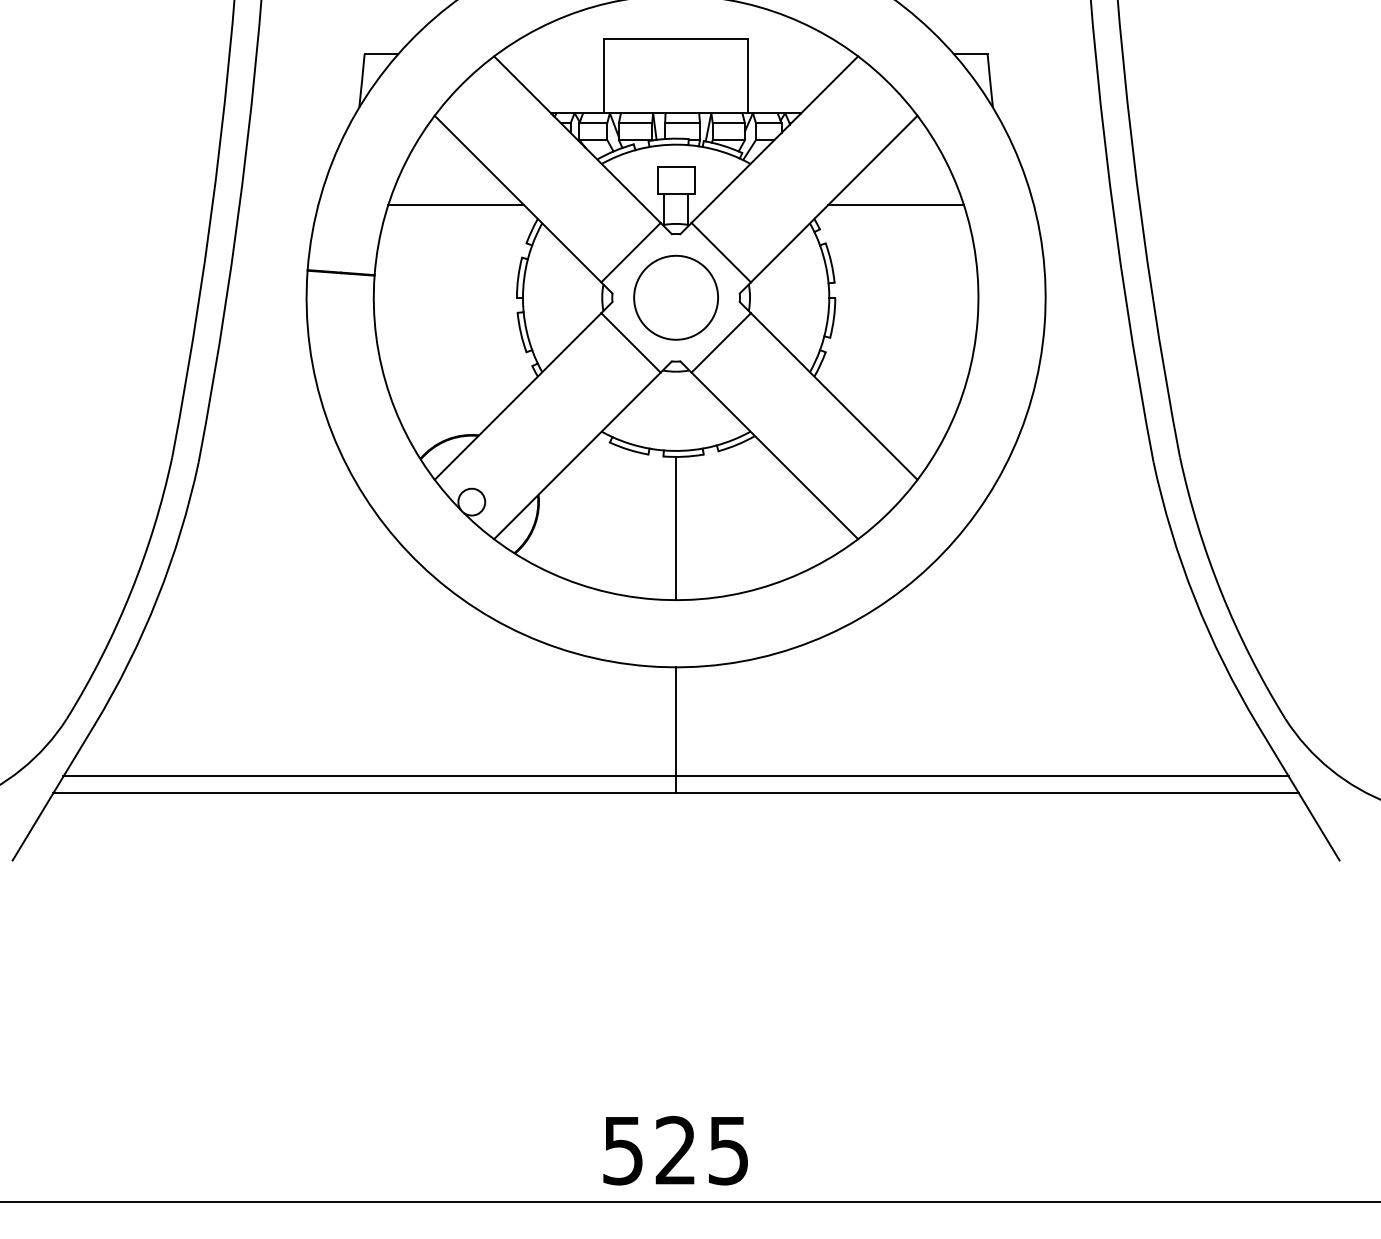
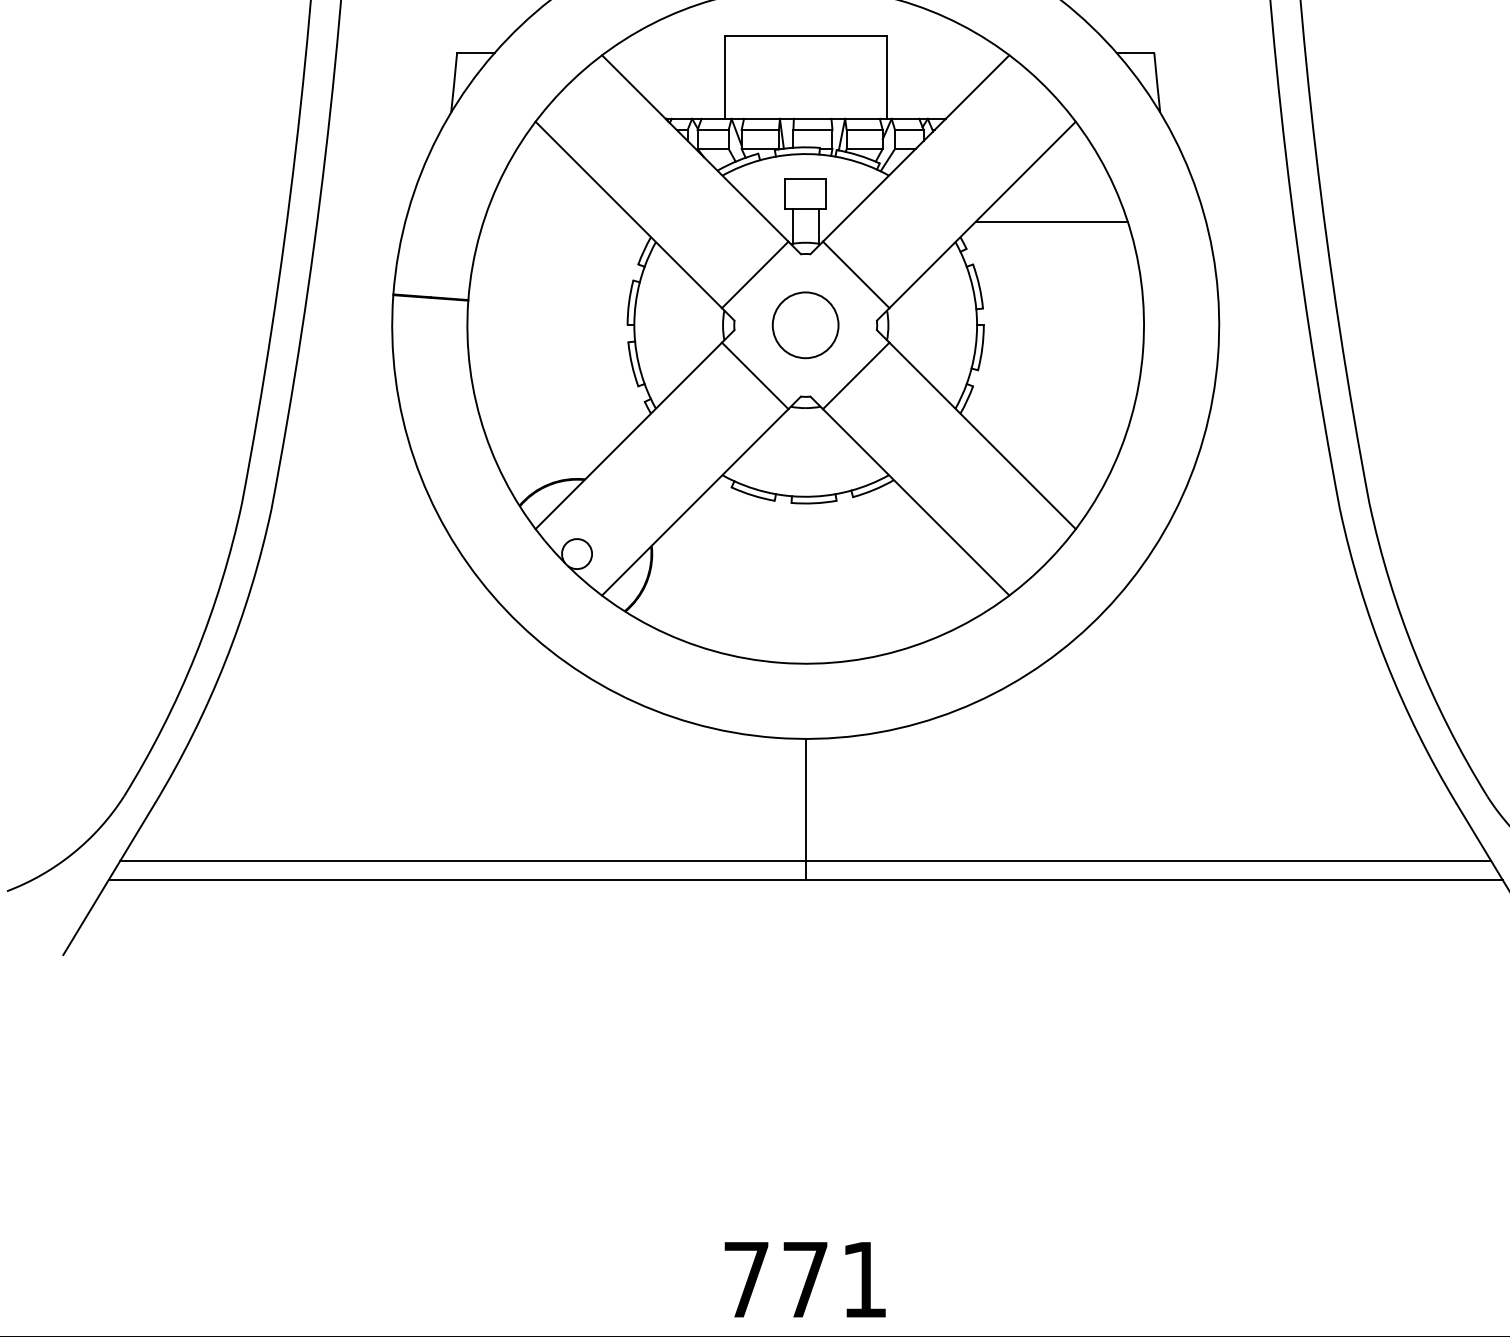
line: (456, 205) -> (559, 222), removed
circle: (675, 297) -> (805, 325), size x0.7
line: (676, 528) -> (806, 583), removed
text: (675, 1150) -> (805, 1279), 525 -> 771

